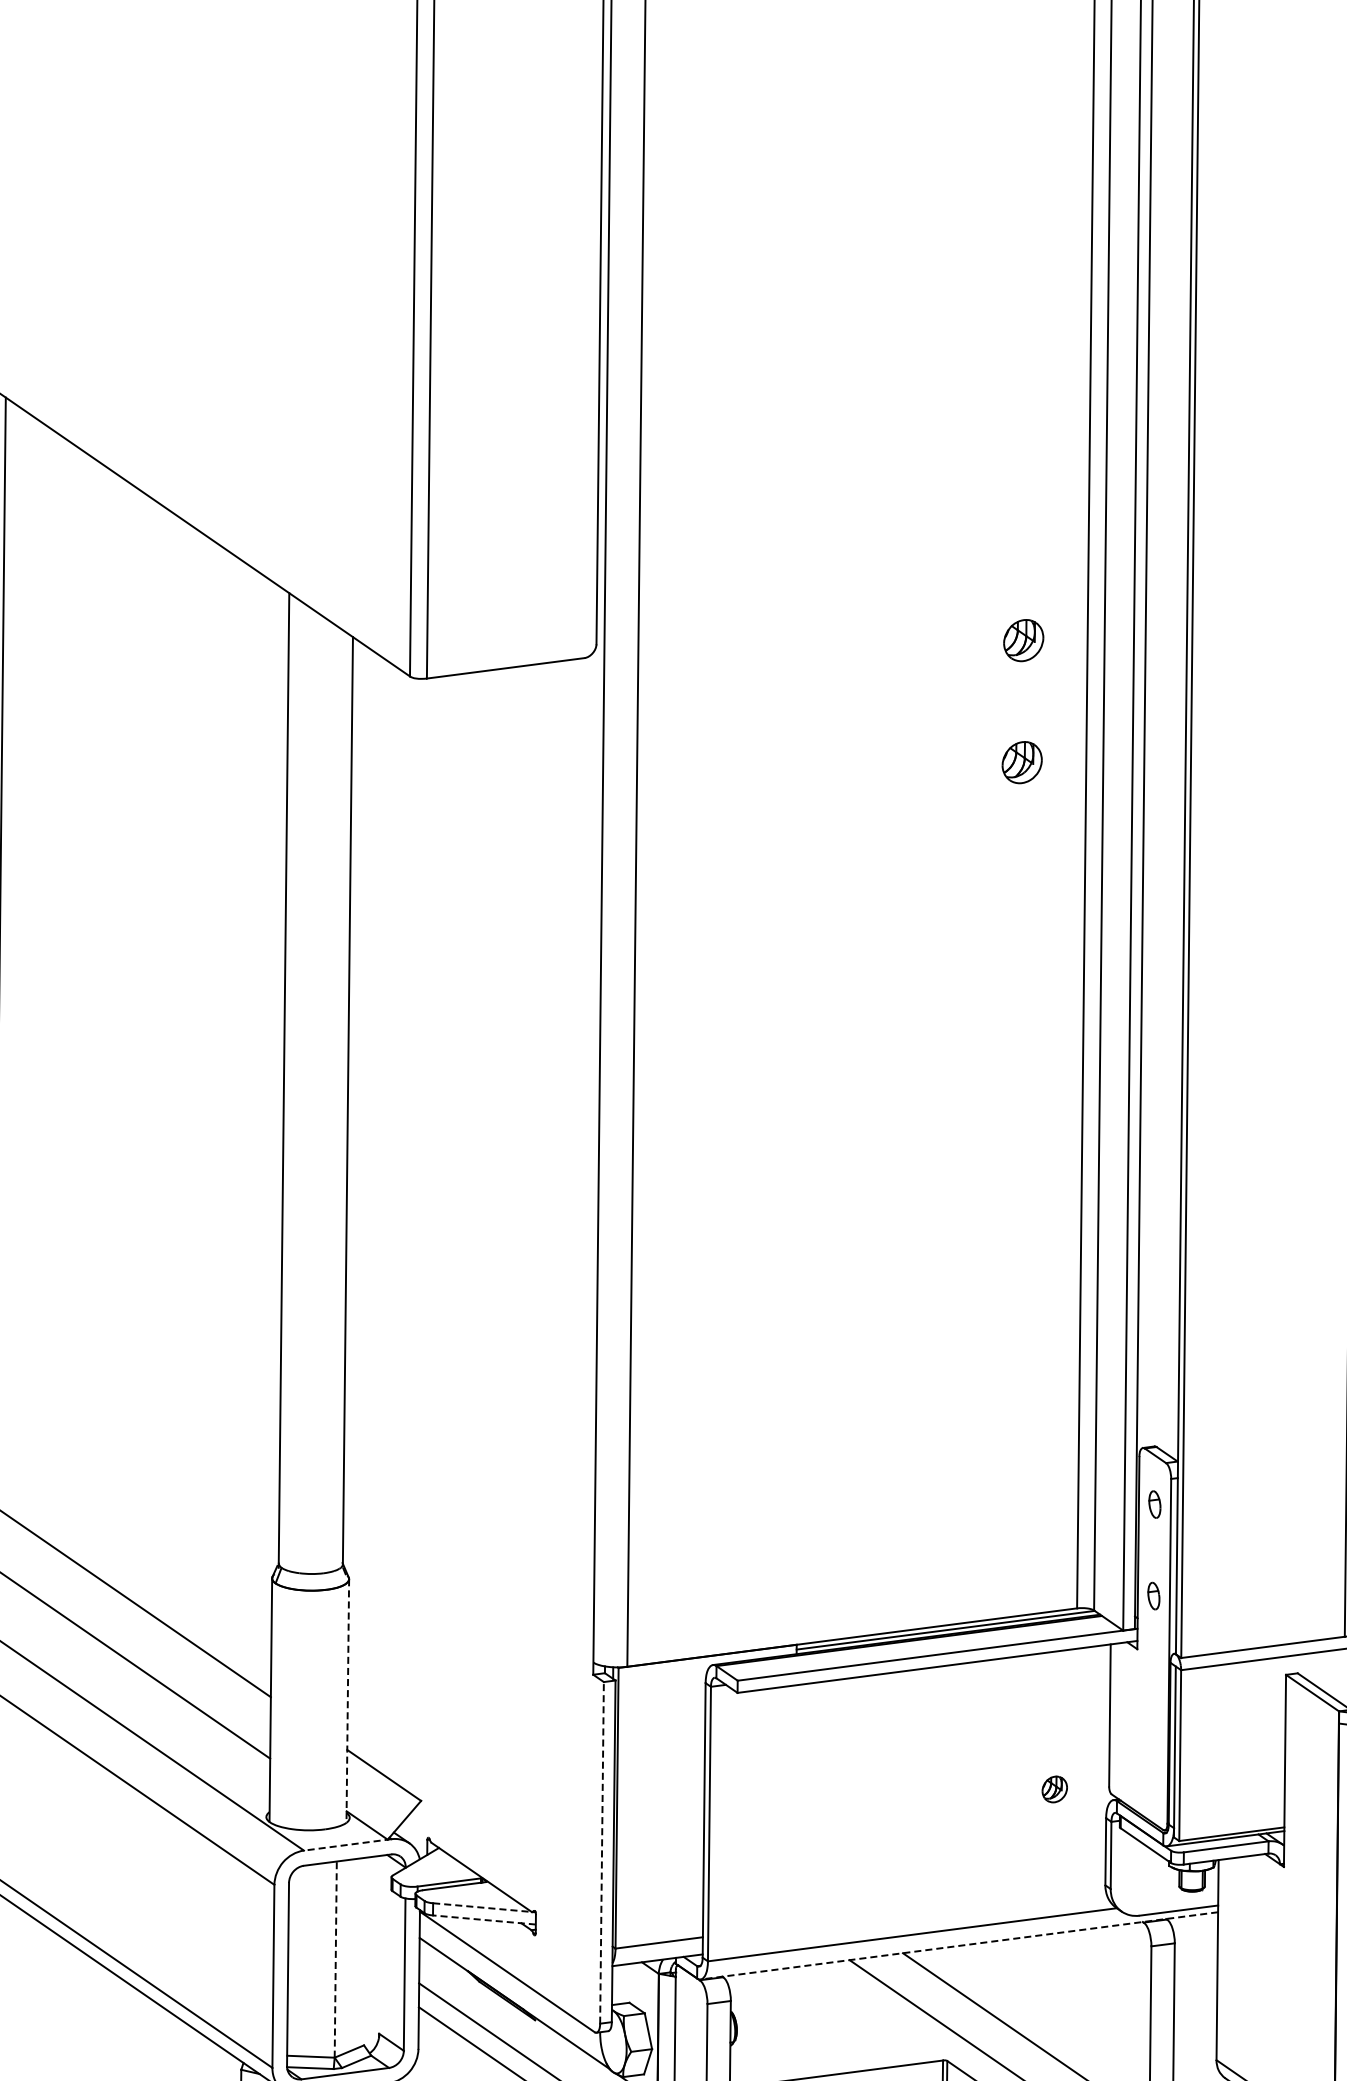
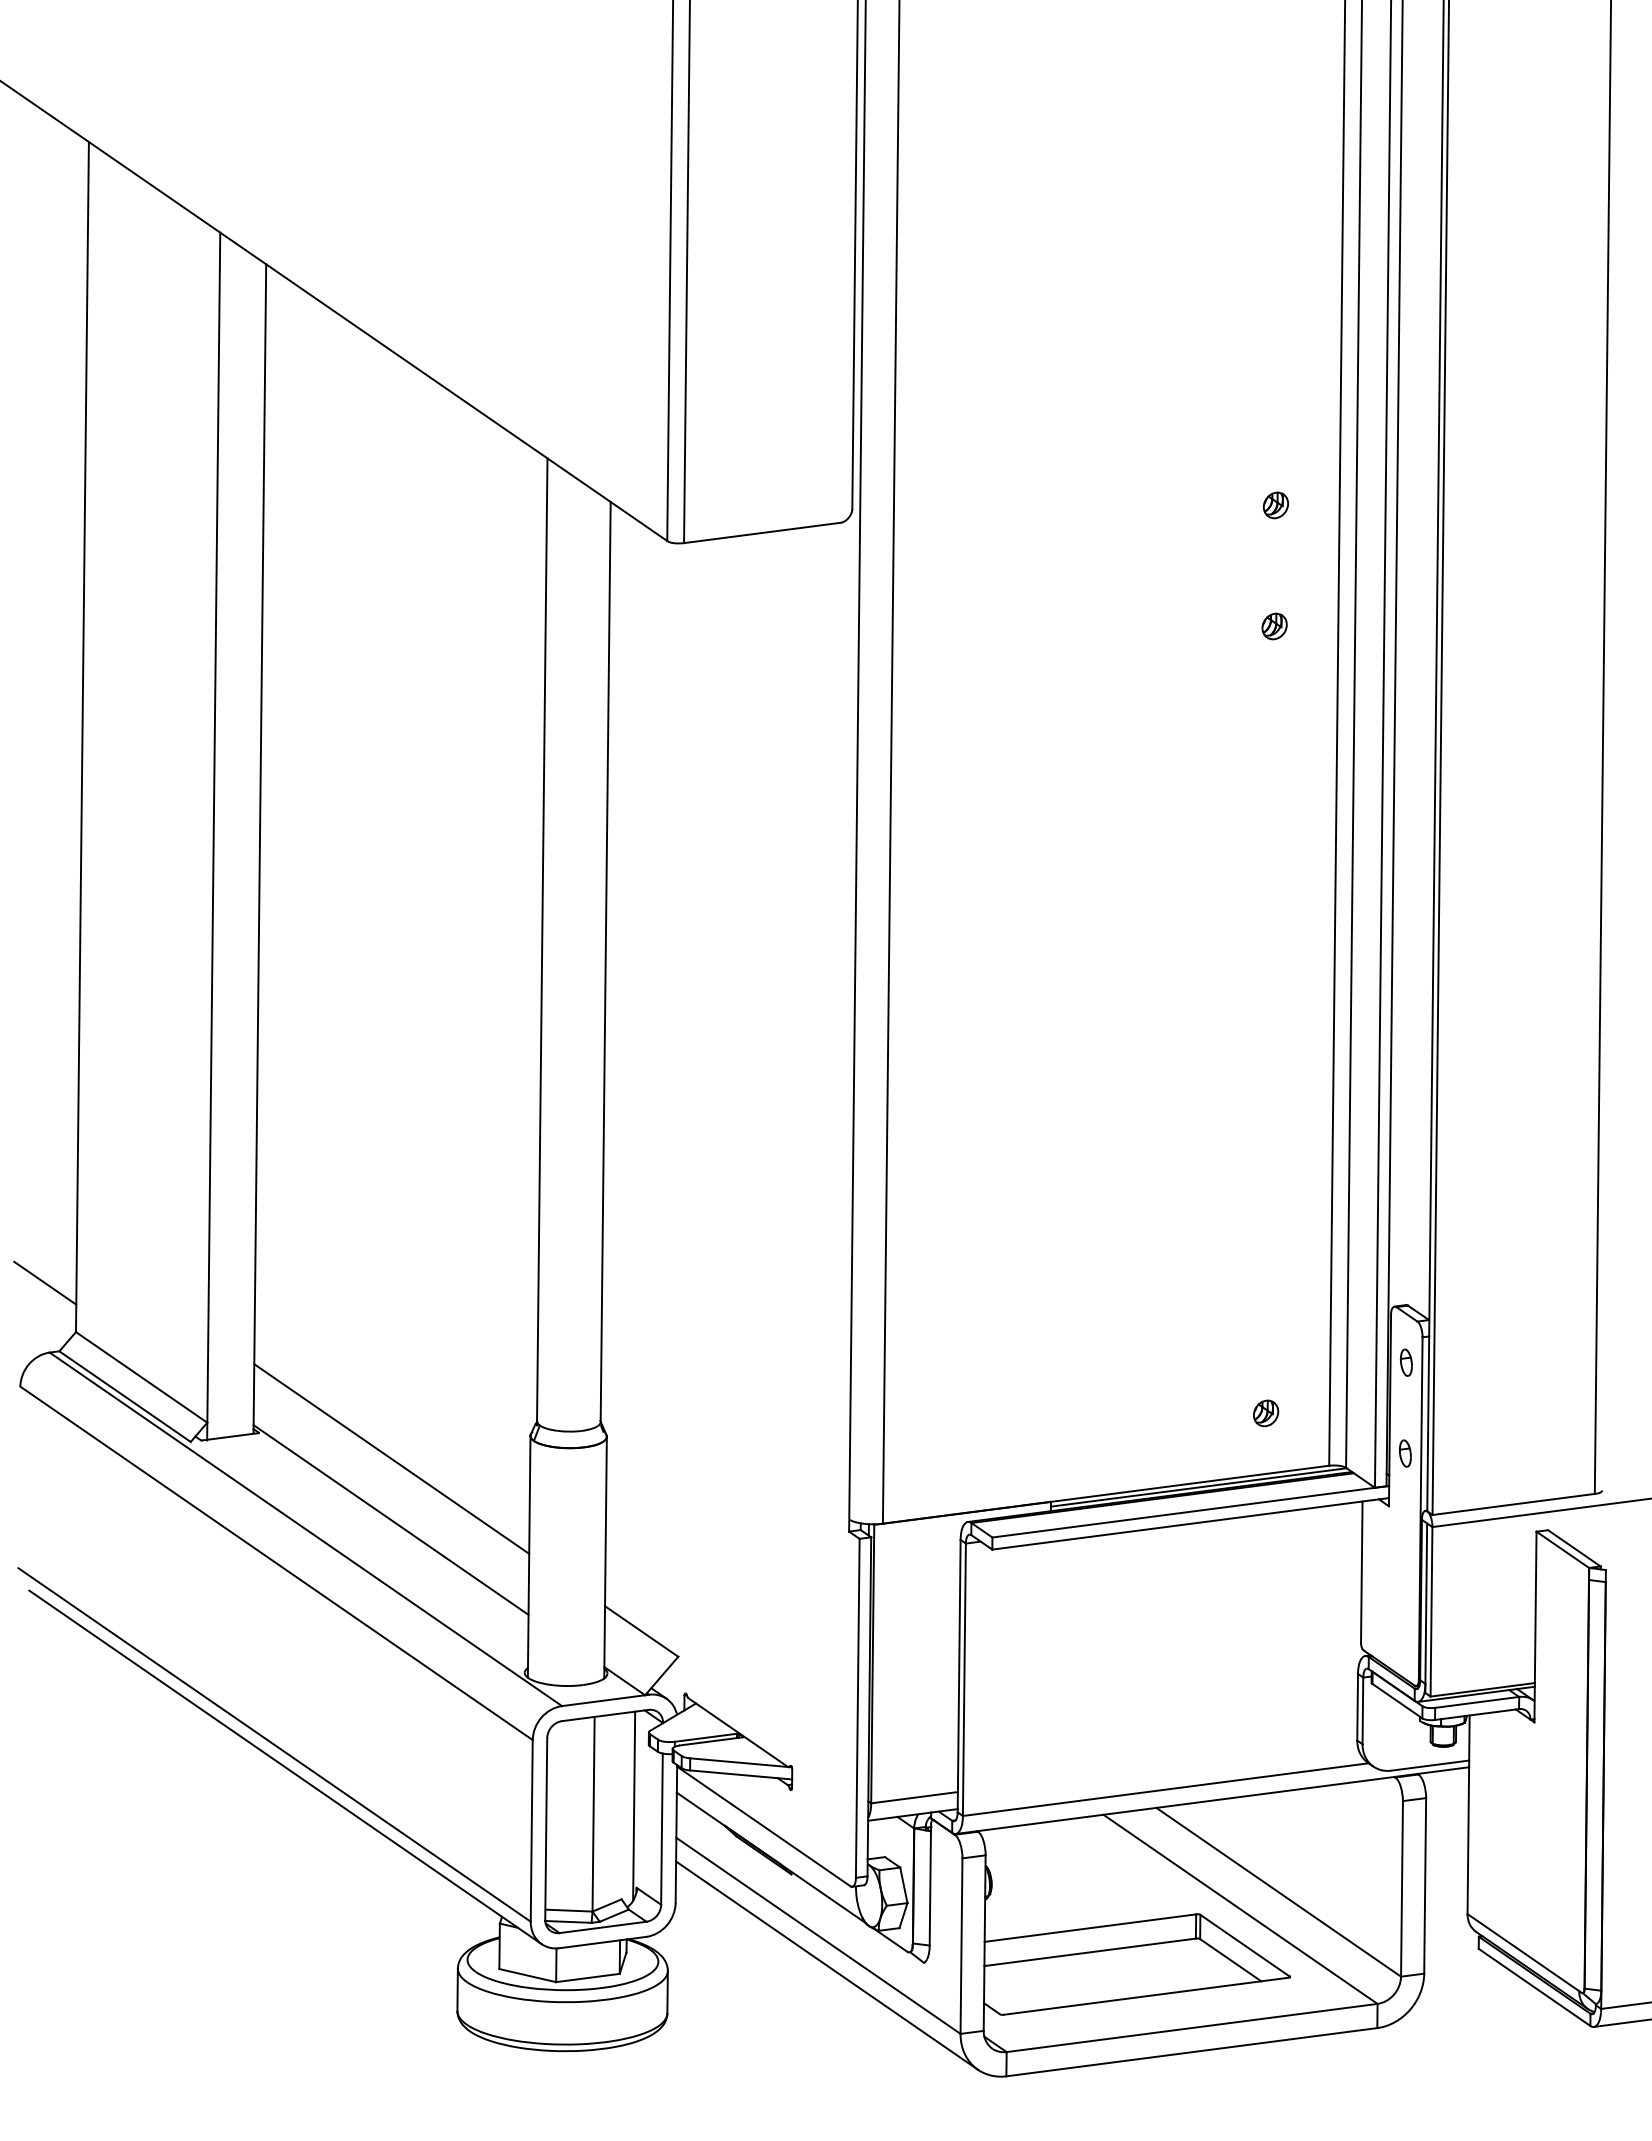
part: (1022, 640) -> (1275, 505), size x0.62
part: (1021, 762) -> (1274, 626), size x0.62
line: (347, 1700) -> (605, 1557), dashed -> solid
part: (1055, 1789) -> (1266, 1413), moved
line: (347, 1844) -> (605, 1700), dashed -> solid
line: (601, 1853) -> (857, 1708), dashed -> solid
line: (482, 1907) -> (739, 1762), dashed -> solid
line: (483, 1919) -> (740, 1774), dashed -> solid
line: (959, 1945) -> (1212, 1800), dashed -> solid
line: (376, 1950) -> (634, 1805), added
line: (335, 1958) -> (593, 1813), dashed -> solid

